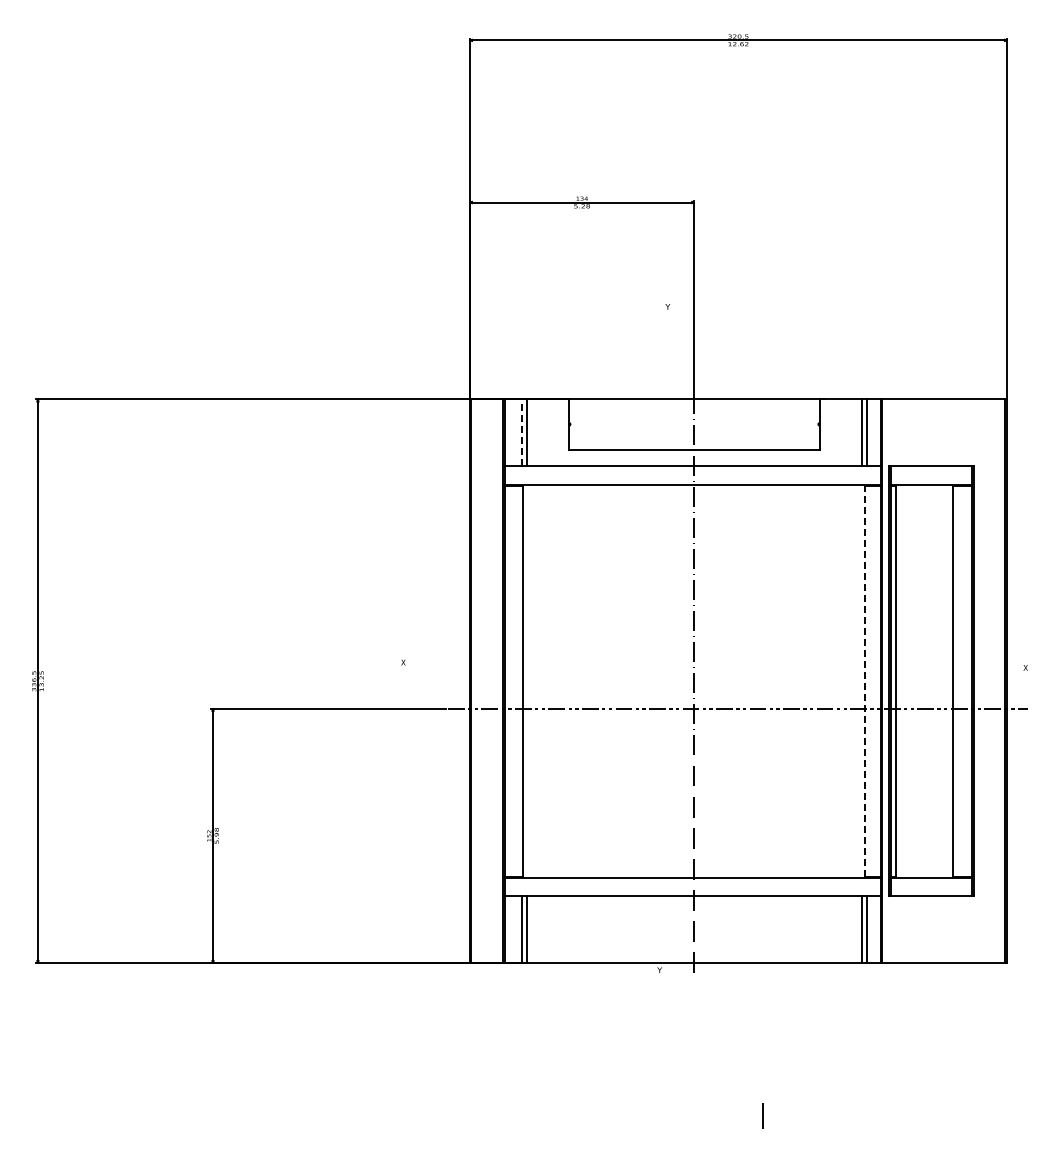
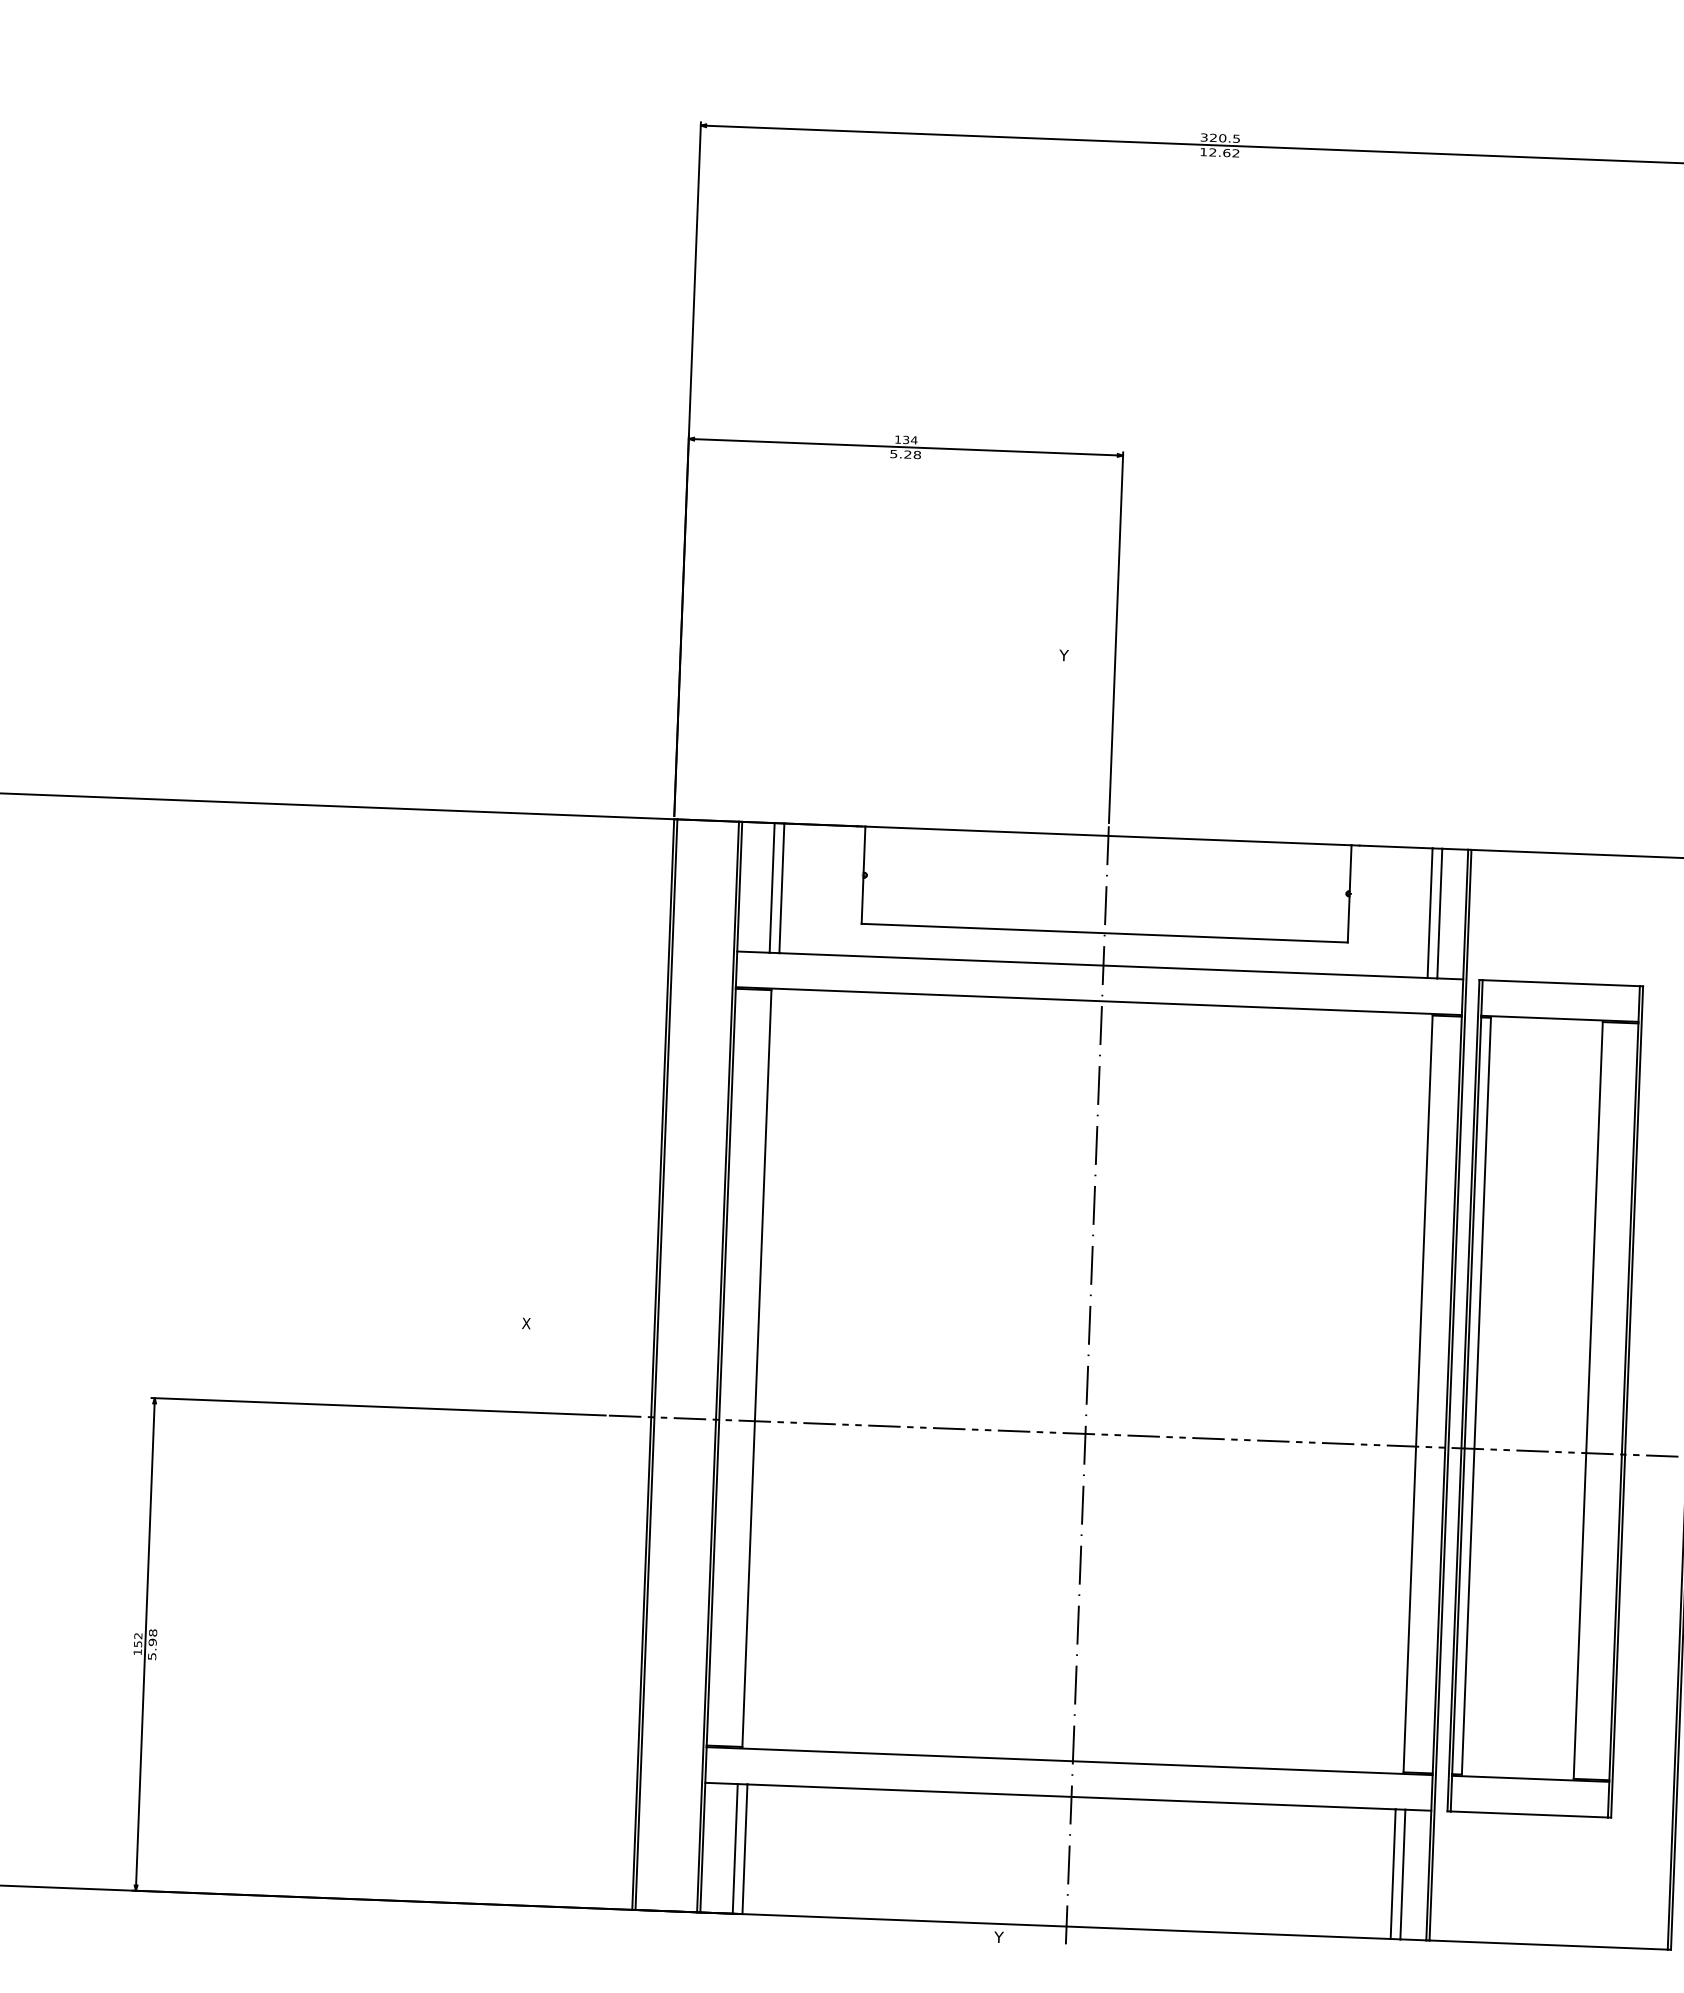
line: (521, 432) -> (771, 887), dashed -> solid
line: (865, 681) -> (1418, 1394), dashed -> solid

